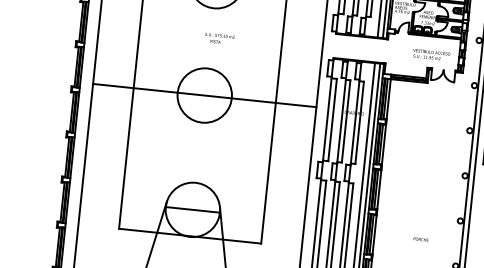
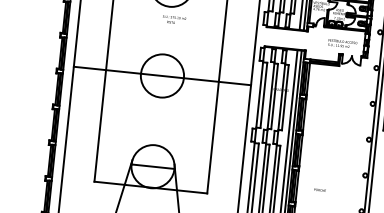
text: (219, 38) -> (174, 19), moved
text: (420, 238) -> (319, 189), moved

